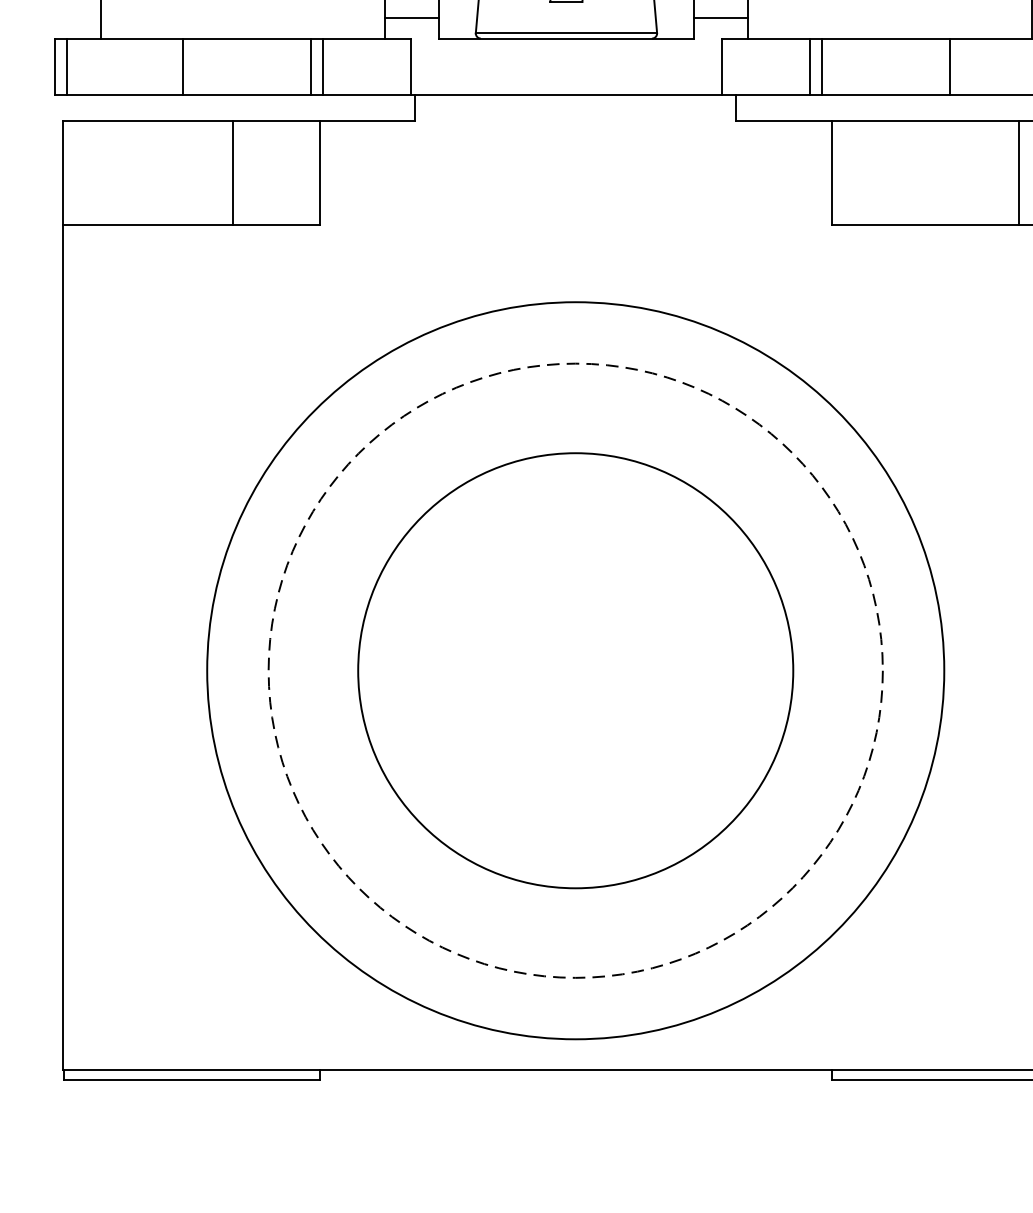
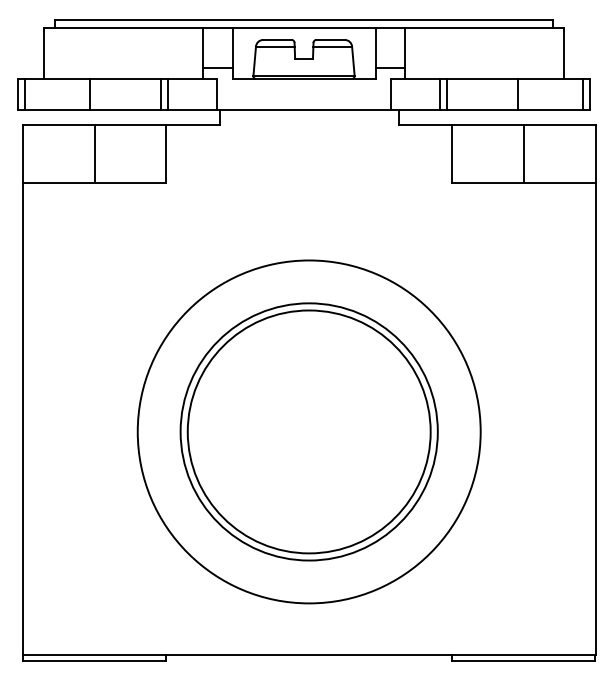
line: (232, 172) -> (94, 153), moved
line: (1018, 172) -> (523, 153), moved
circle: (574, 669) -> (308, 431), dashed -> solid
circle: (574, 669) -> (308, 431), size x0.62

